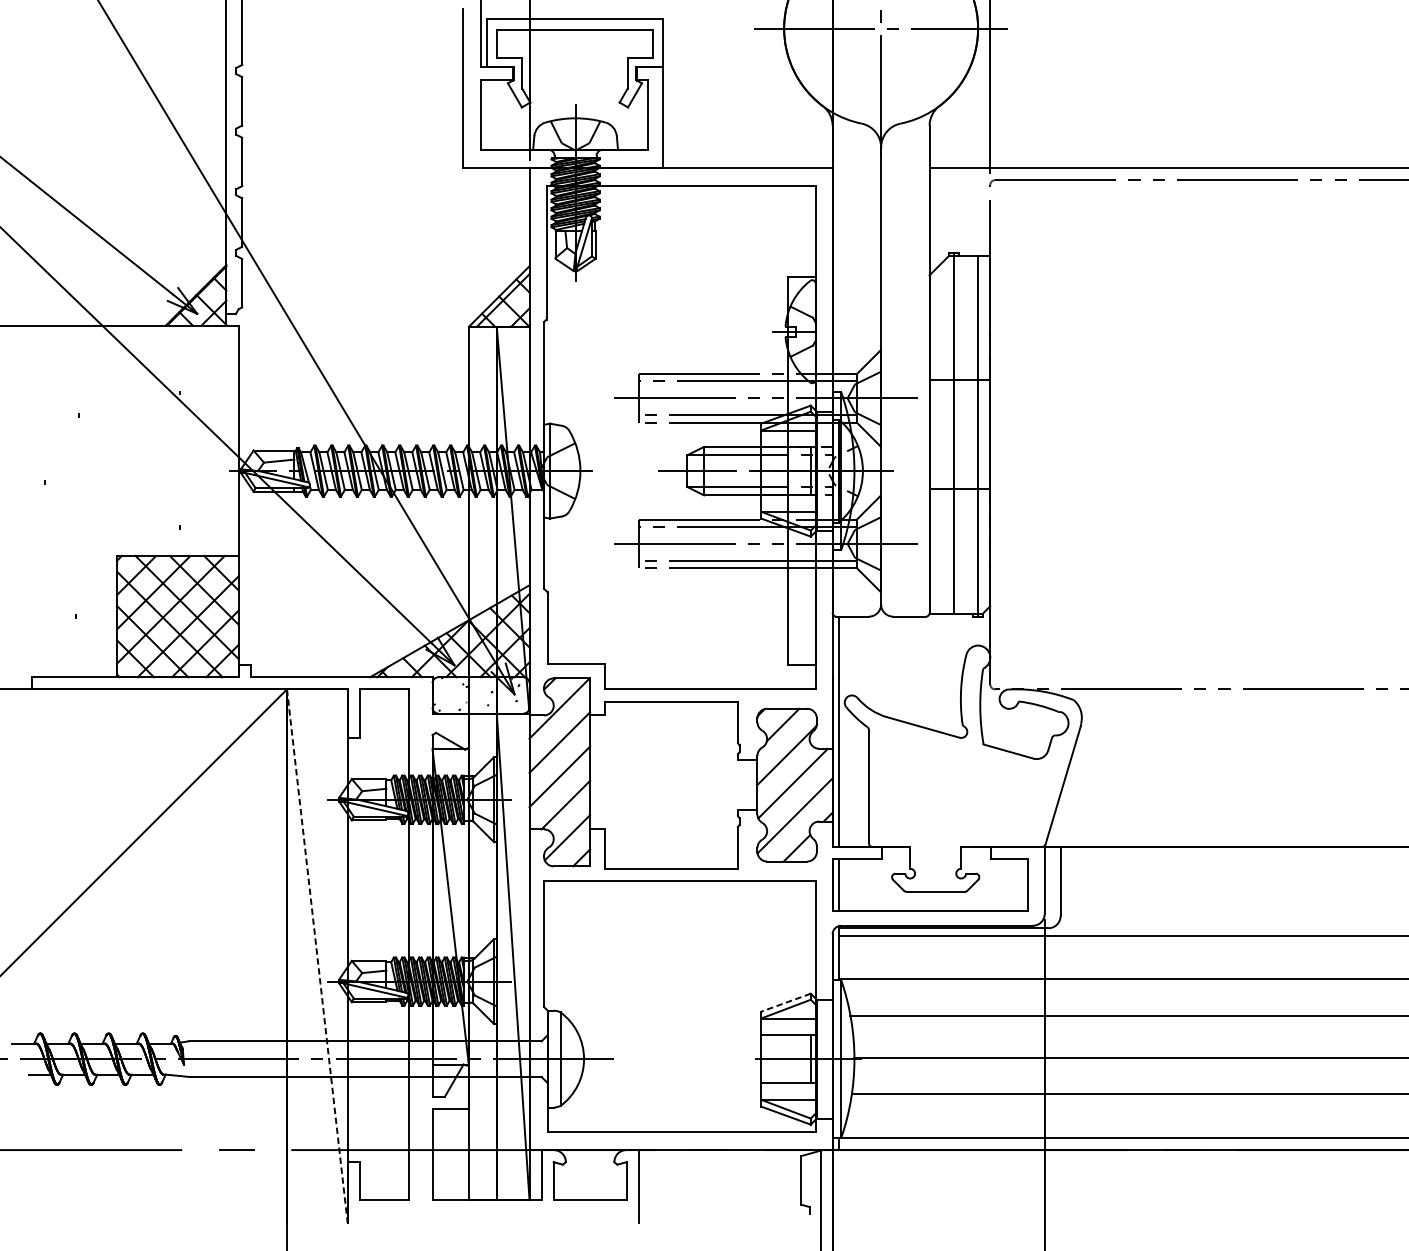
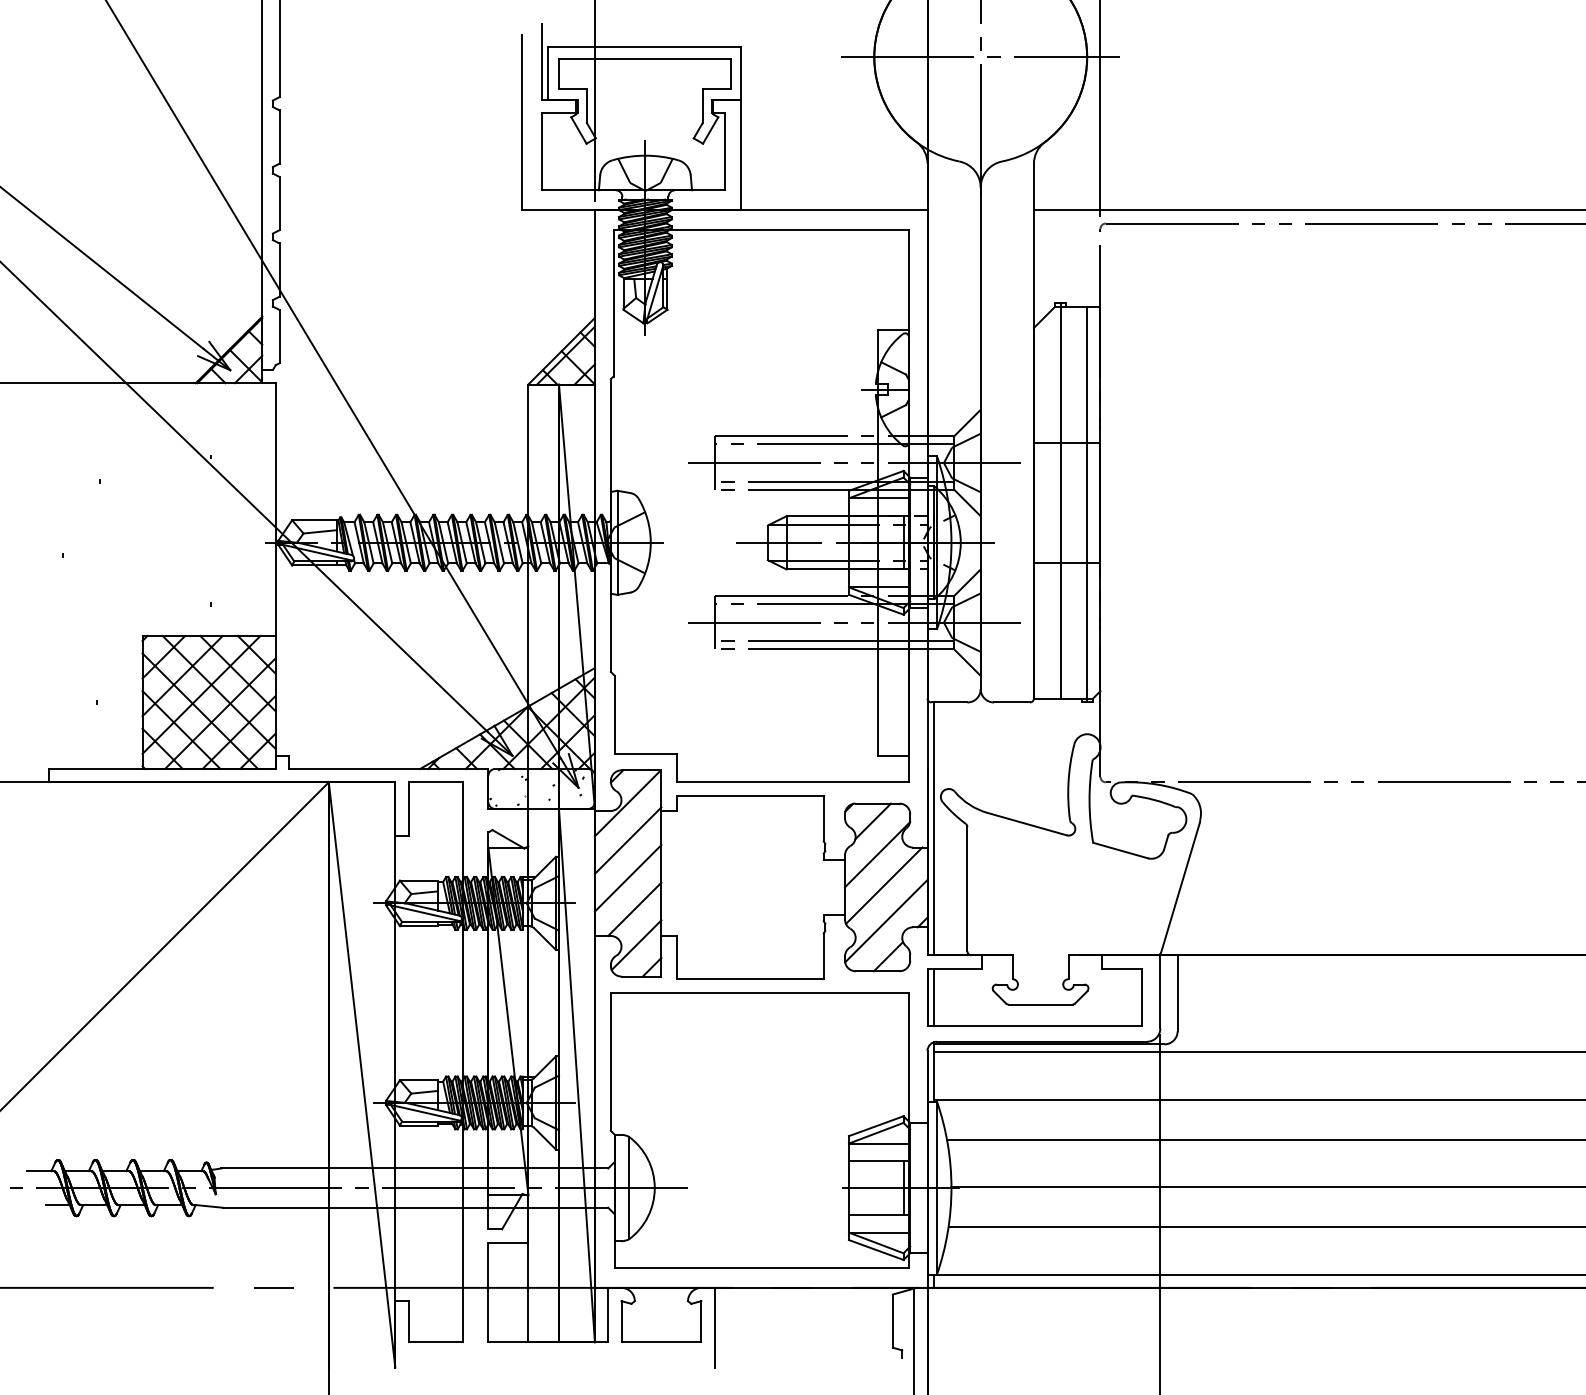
line: (317, 956) -> (362, 1075), dashed -> solid
line: (785, 1003) -> (875, 1126), dashed -> solid

